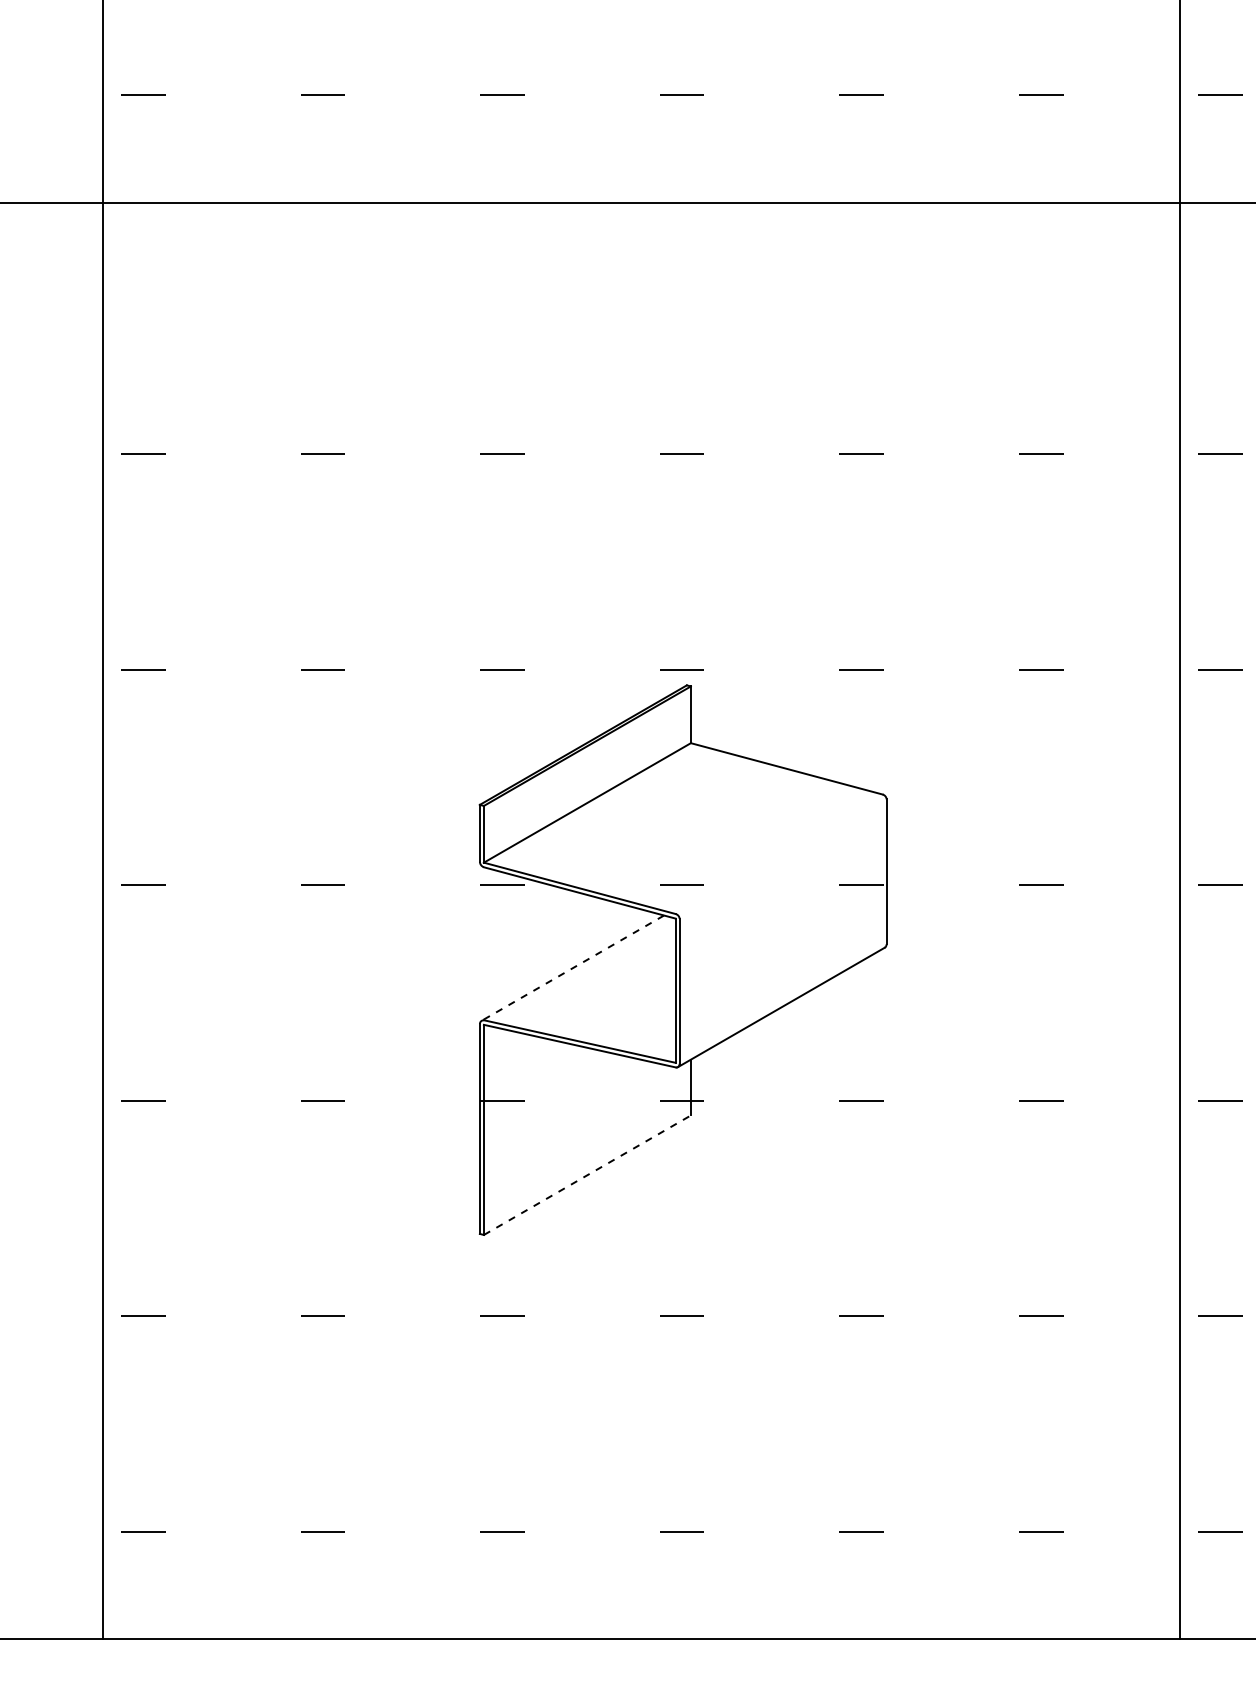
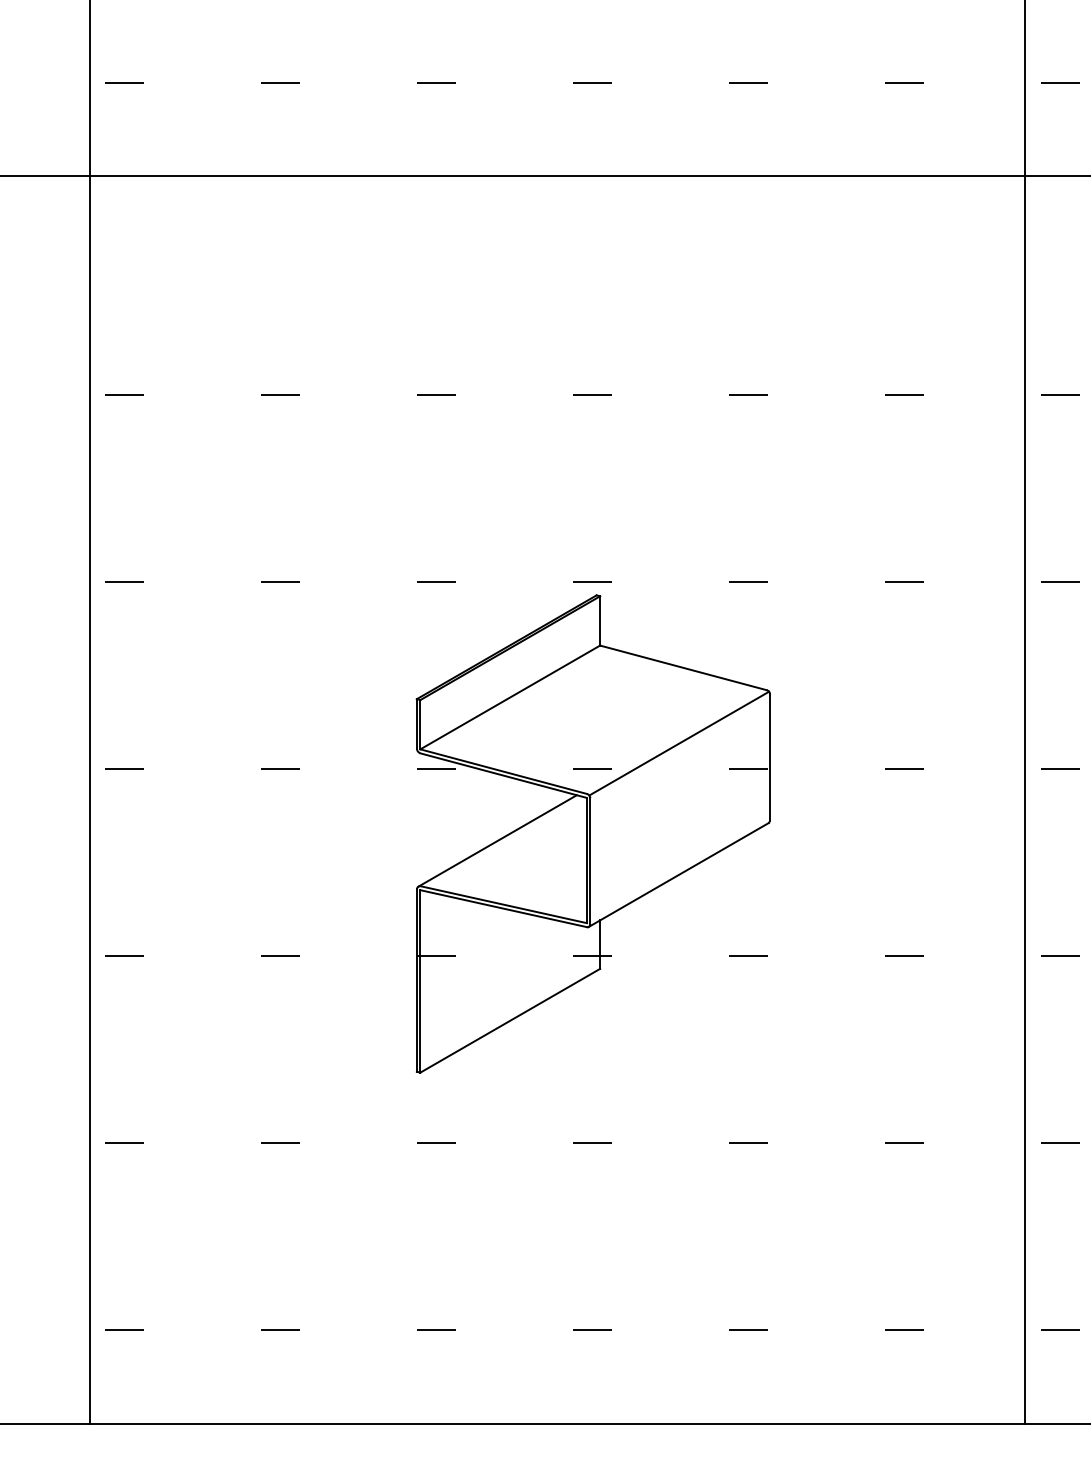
line: (781, 855) -> (678, 743), added
line: (572, 968) -> (497, 841), dashed -> solid
line: (587, 1174) -> (510, 1020), dashed -> solid

